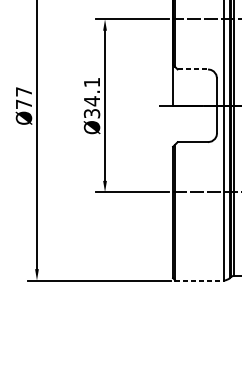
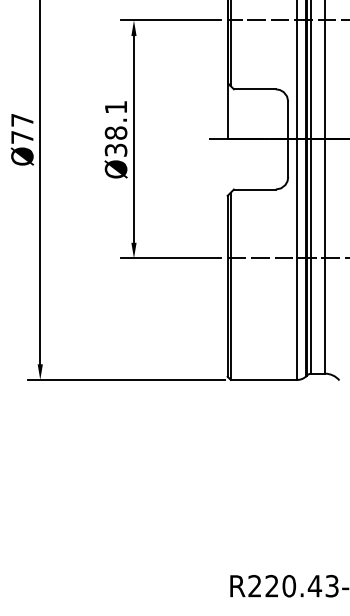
line: (192, 69) -> (254, 89), dashed -> solid
text: (91, 101) -> (115, 133), Ø34.1 -> Ø38.1
line: (199, 280) -> (264, 379), dashed -> solid

